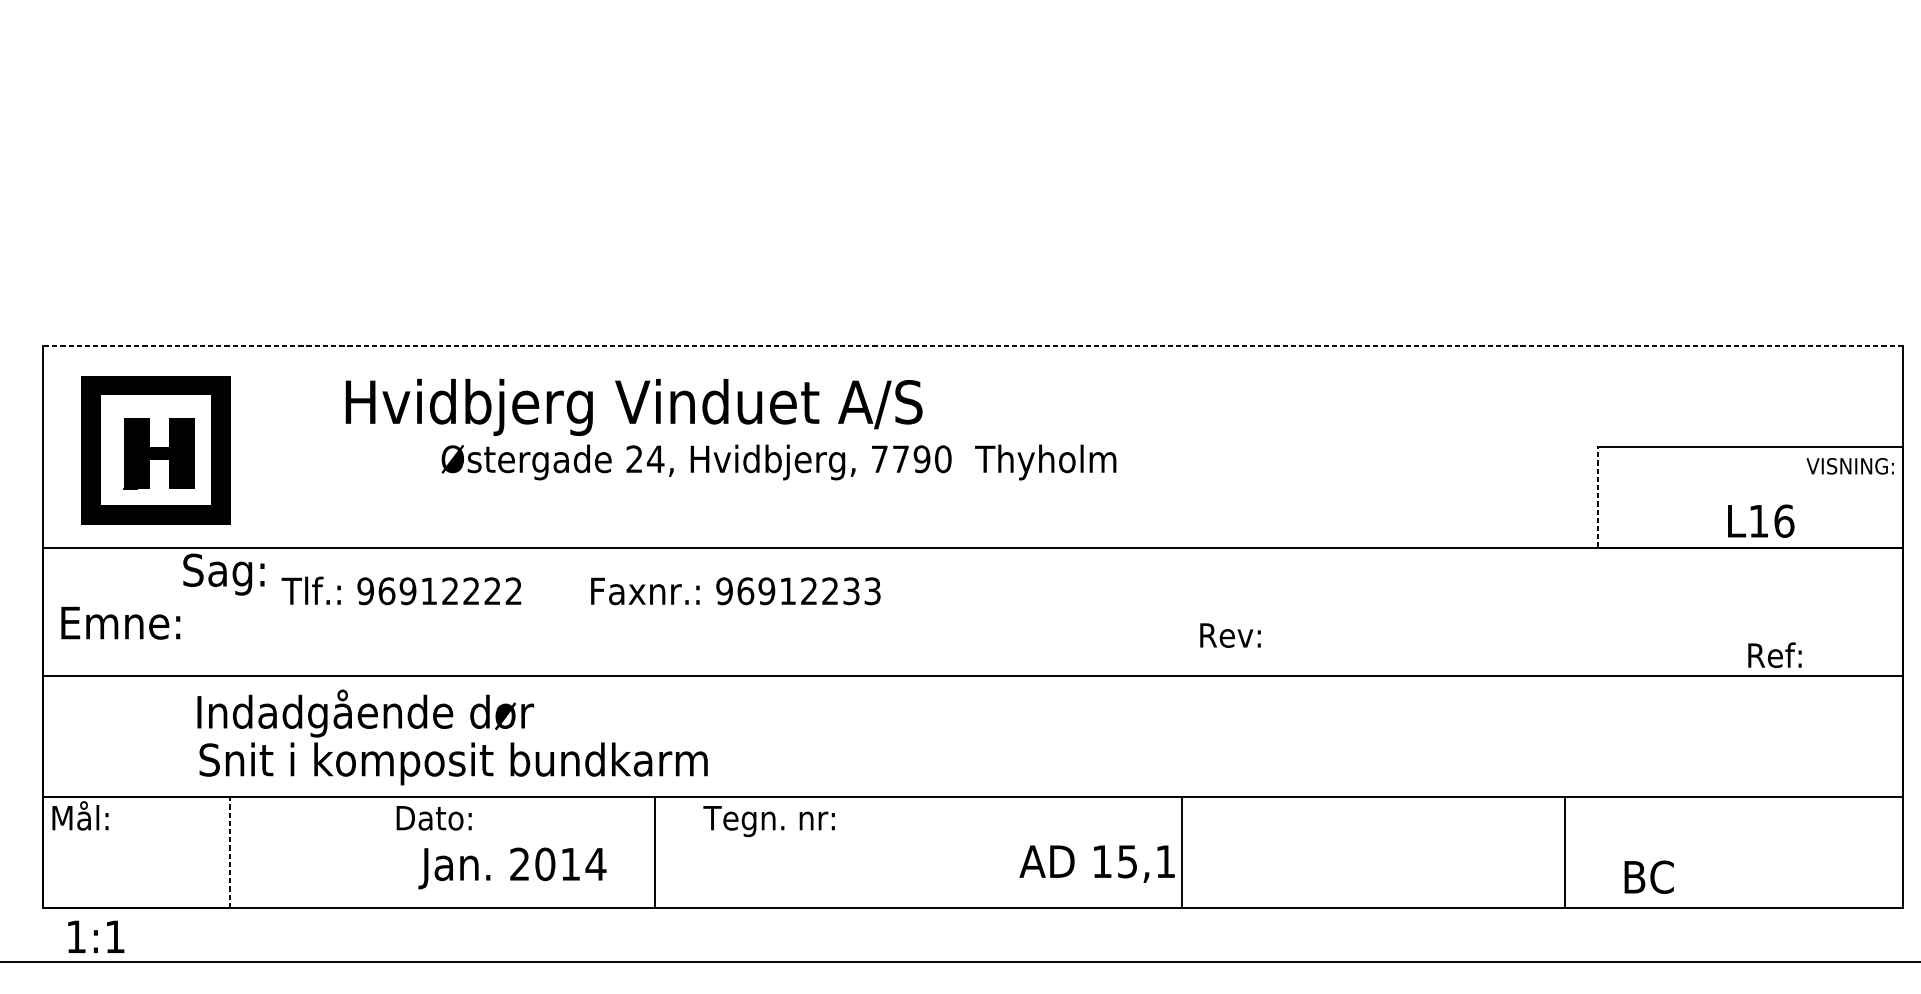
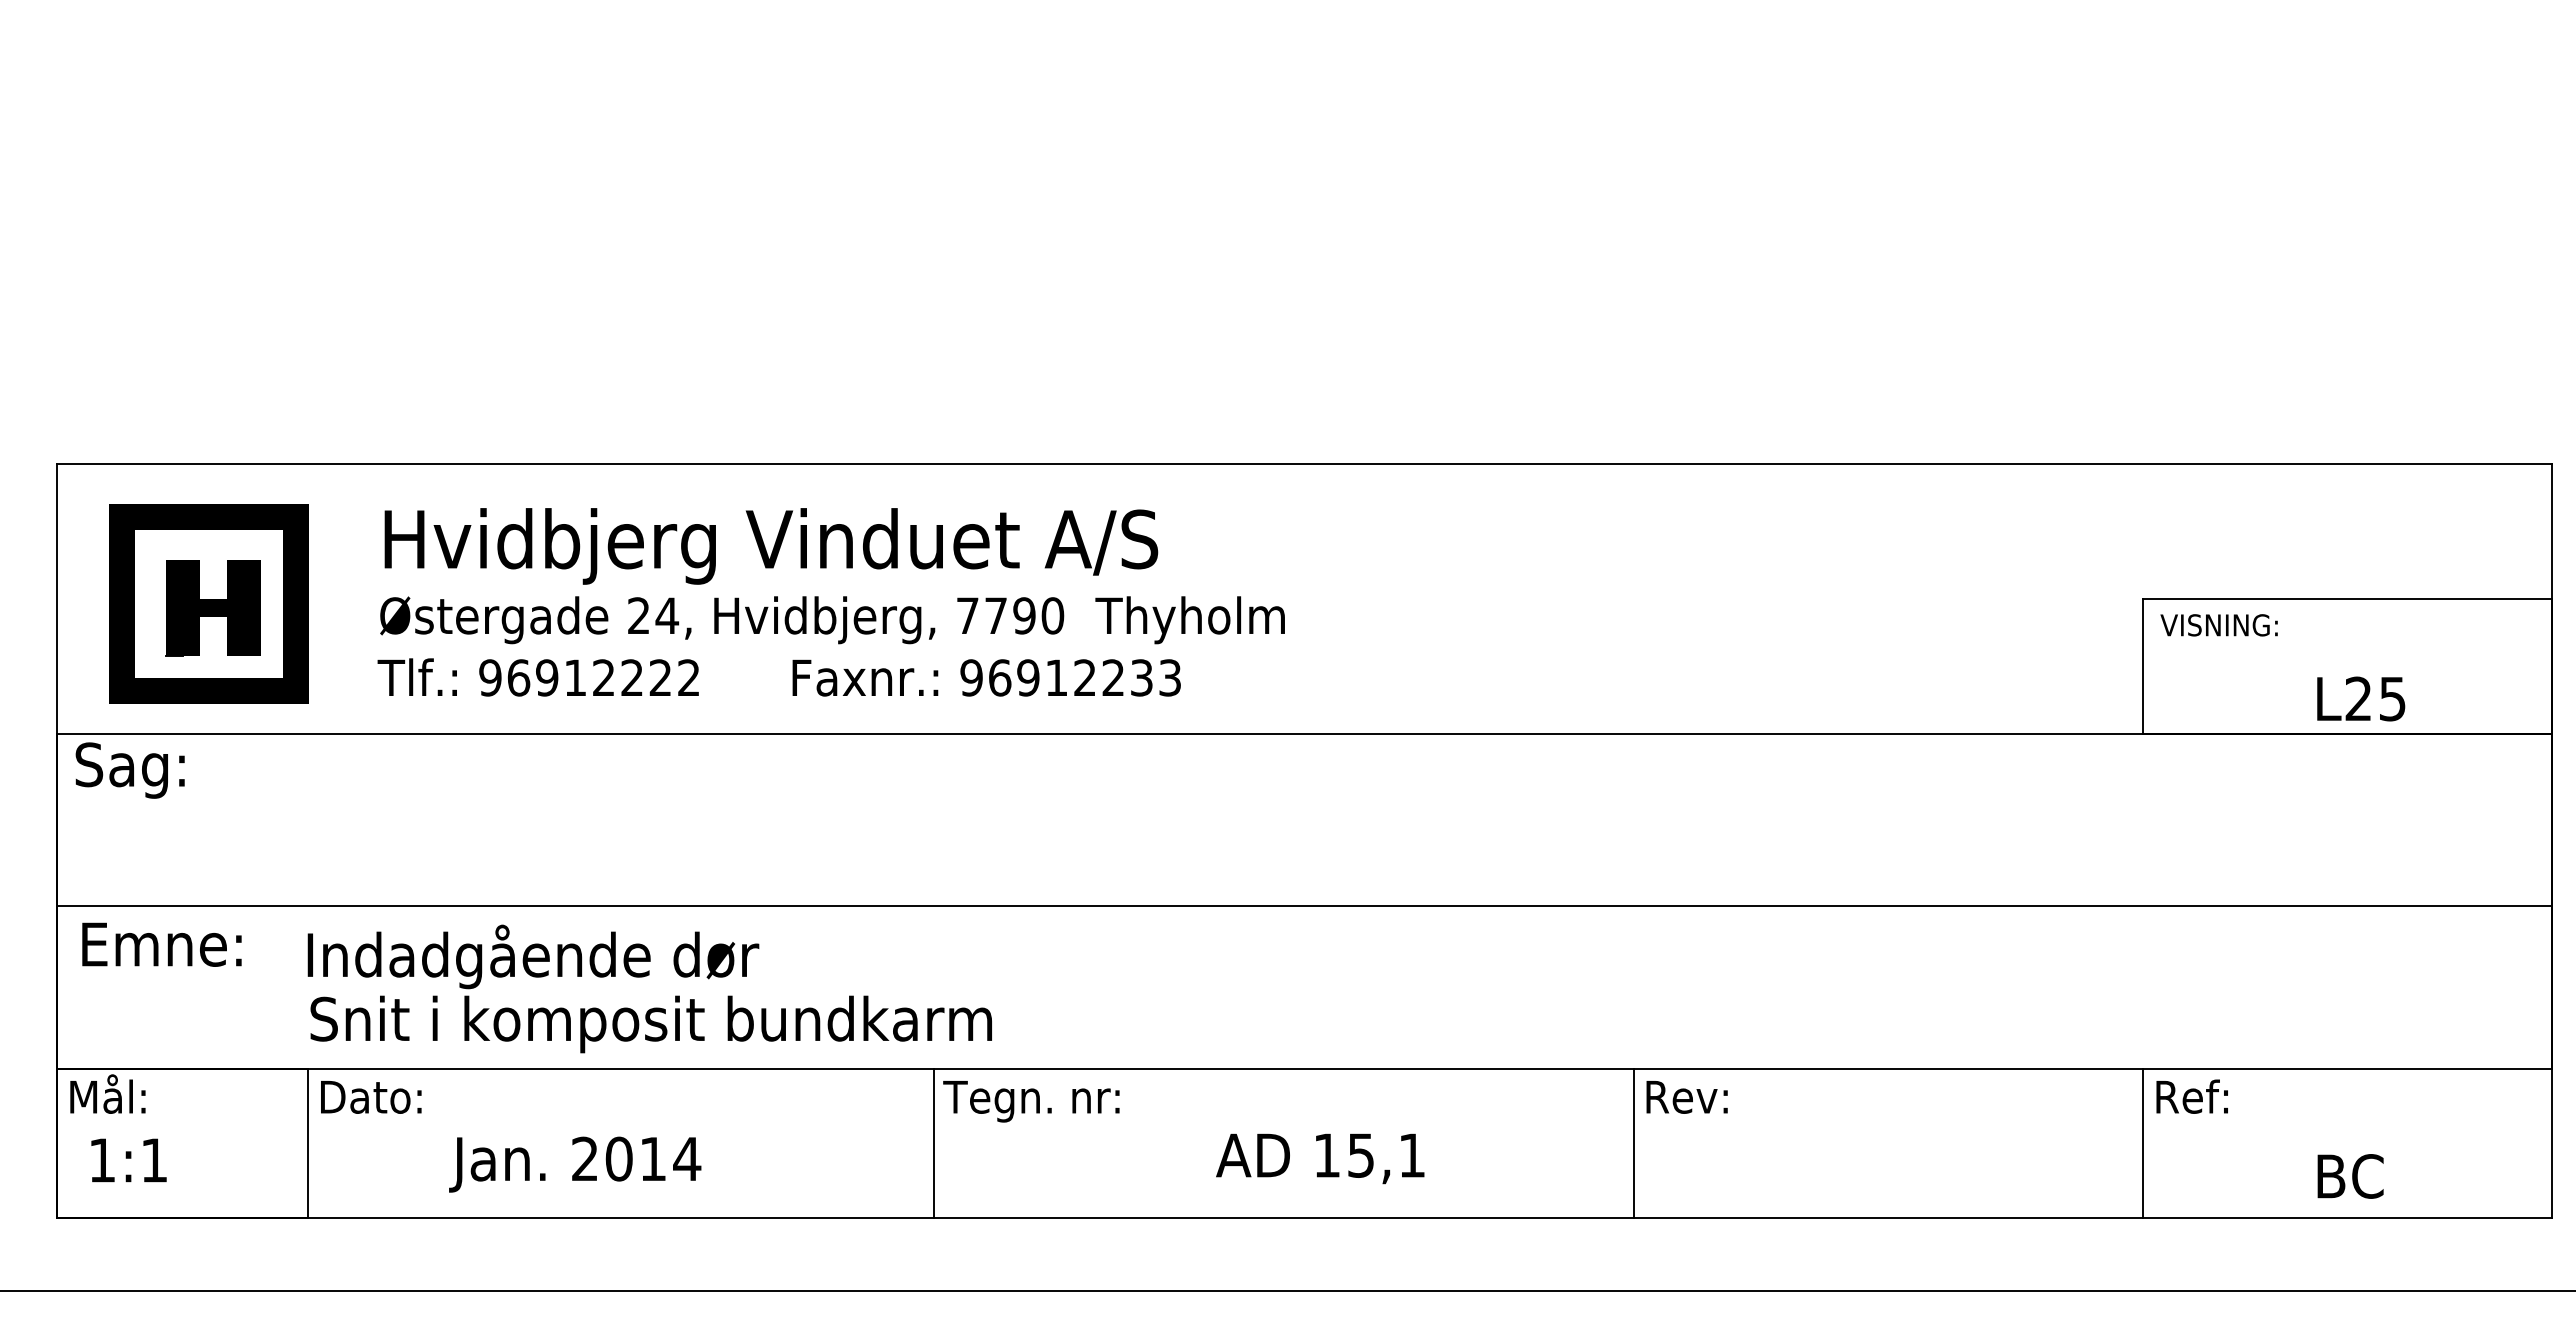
line: (972, 345) -> (1304, 463), dashed -> solid
text: (634, 407) -> (771, 546), moved
text: (778, 462) -> (832, 620), moved
text: (1849, 466) -> (2218, 625), moved
line: (1598, 497) -> (2143, 666), dashed -> solid
text: (1771, 520) -> (2375, 698), L16 -> L25
text: (223, 574) -> (129, 770), moved
text: (580, 590) -> (778, 677), moved
text: (120, 623) -> (161, 944), moved
text: (1230, 635) -> (1686, 1097), moved
text: (1774, 655) -> (2191, 1096), moved
text: (452, 737) -> (649, 988), moved
text: (434, 818) -> (371, 1097), moved
line: (229, 851) -> (307, 1142), dashed -> solid
line: (654, 852) -> (933, 1143), moved
line: (1182, 852) -> (1633, 1143), moved
line: (1565, 852) -> (2143, 1143), moved
text: (1097, 863) -> (1320, 1158), moved
text: (512, 868) -> (575, 1164), moved
text: (1649, 877) -> (2350, 1176), moved
text: (95, 936) -> (128, 1160), moved

